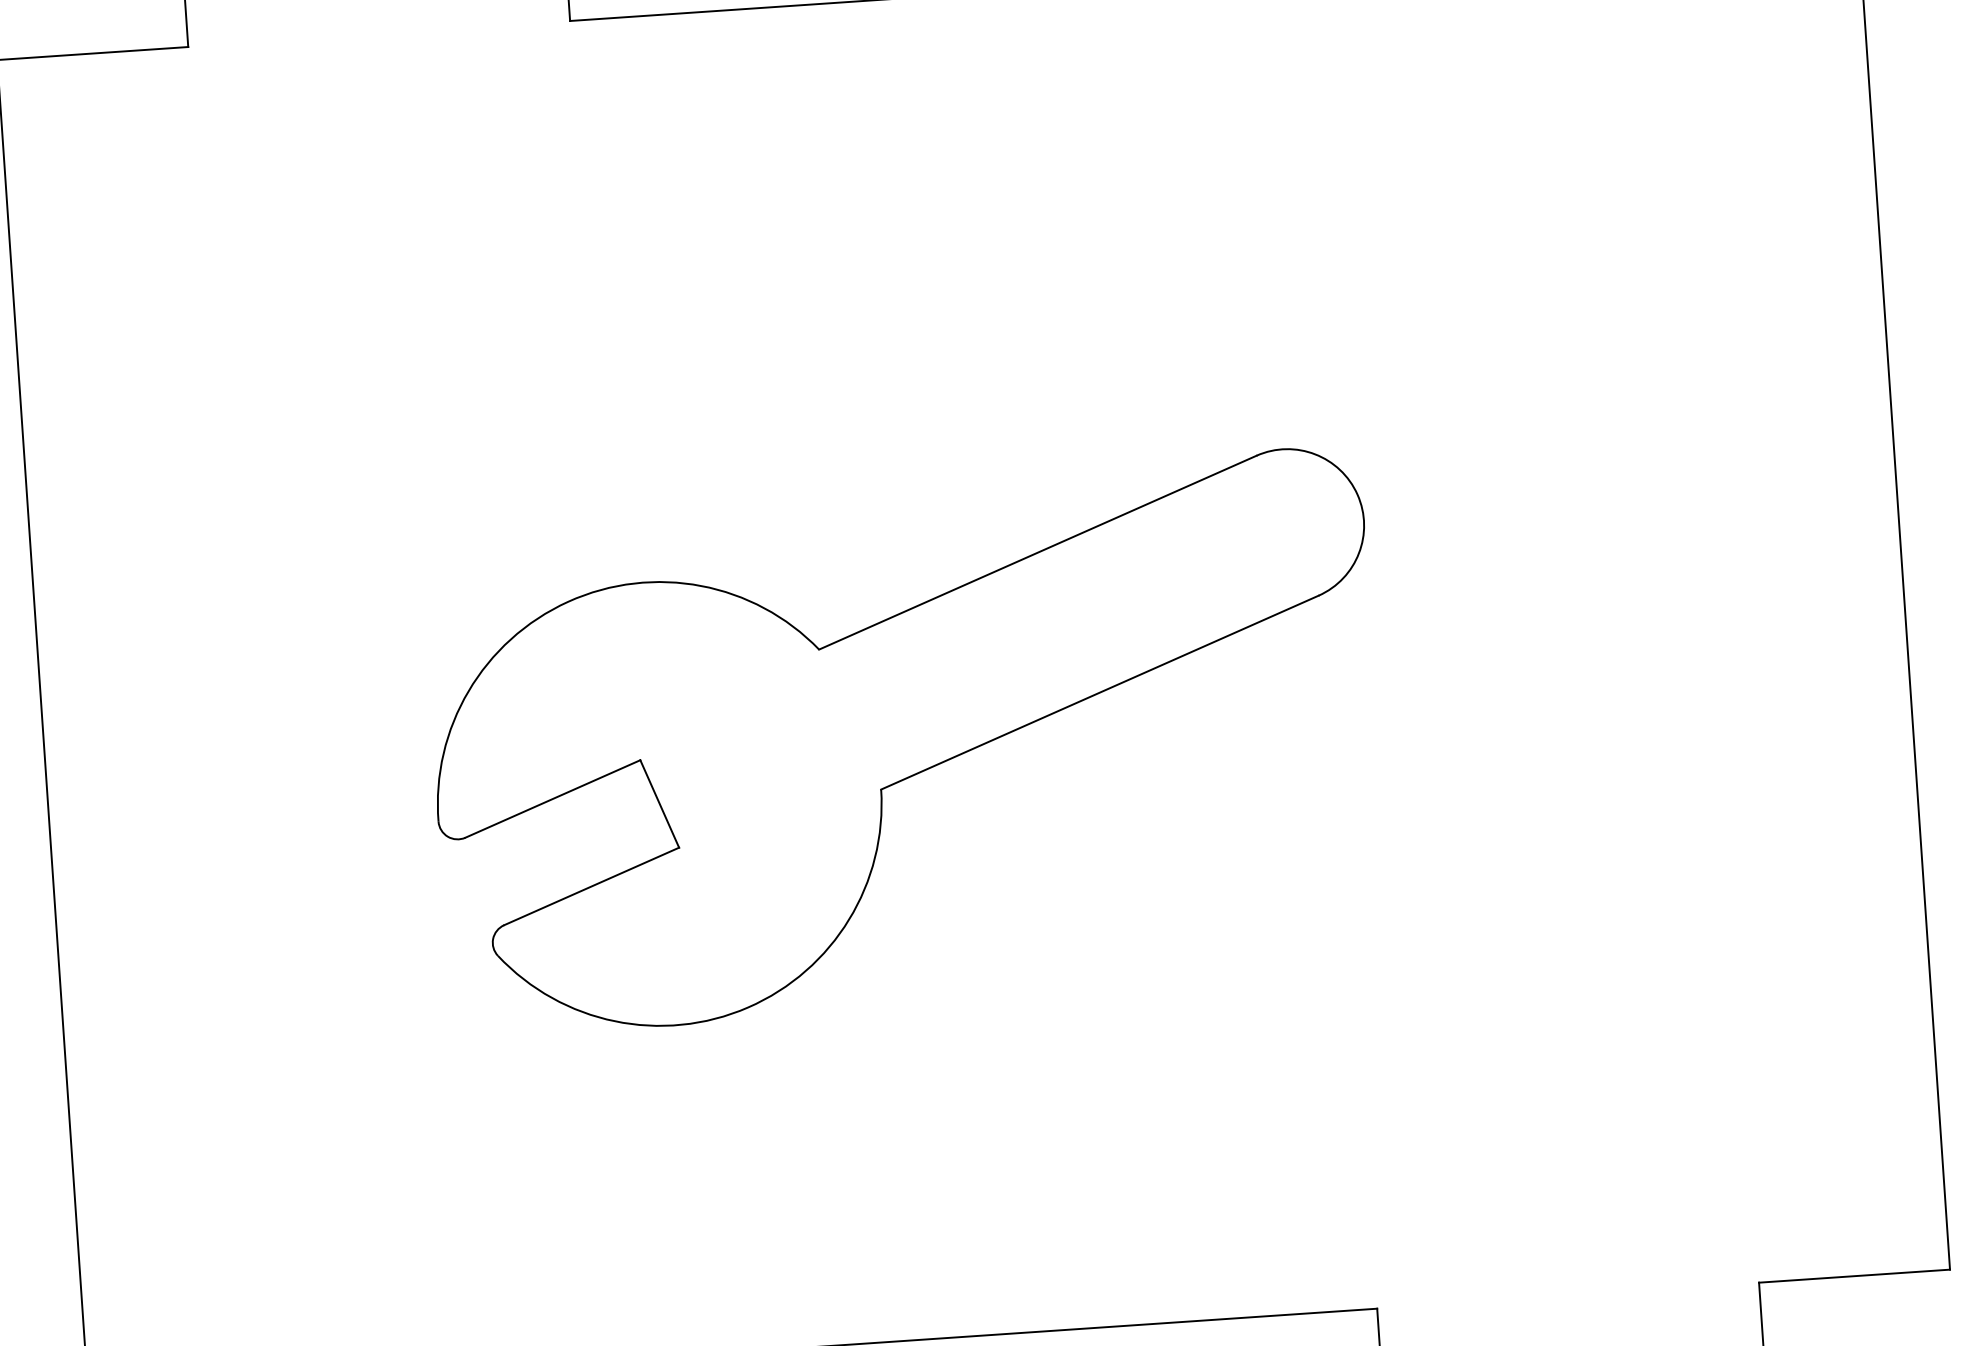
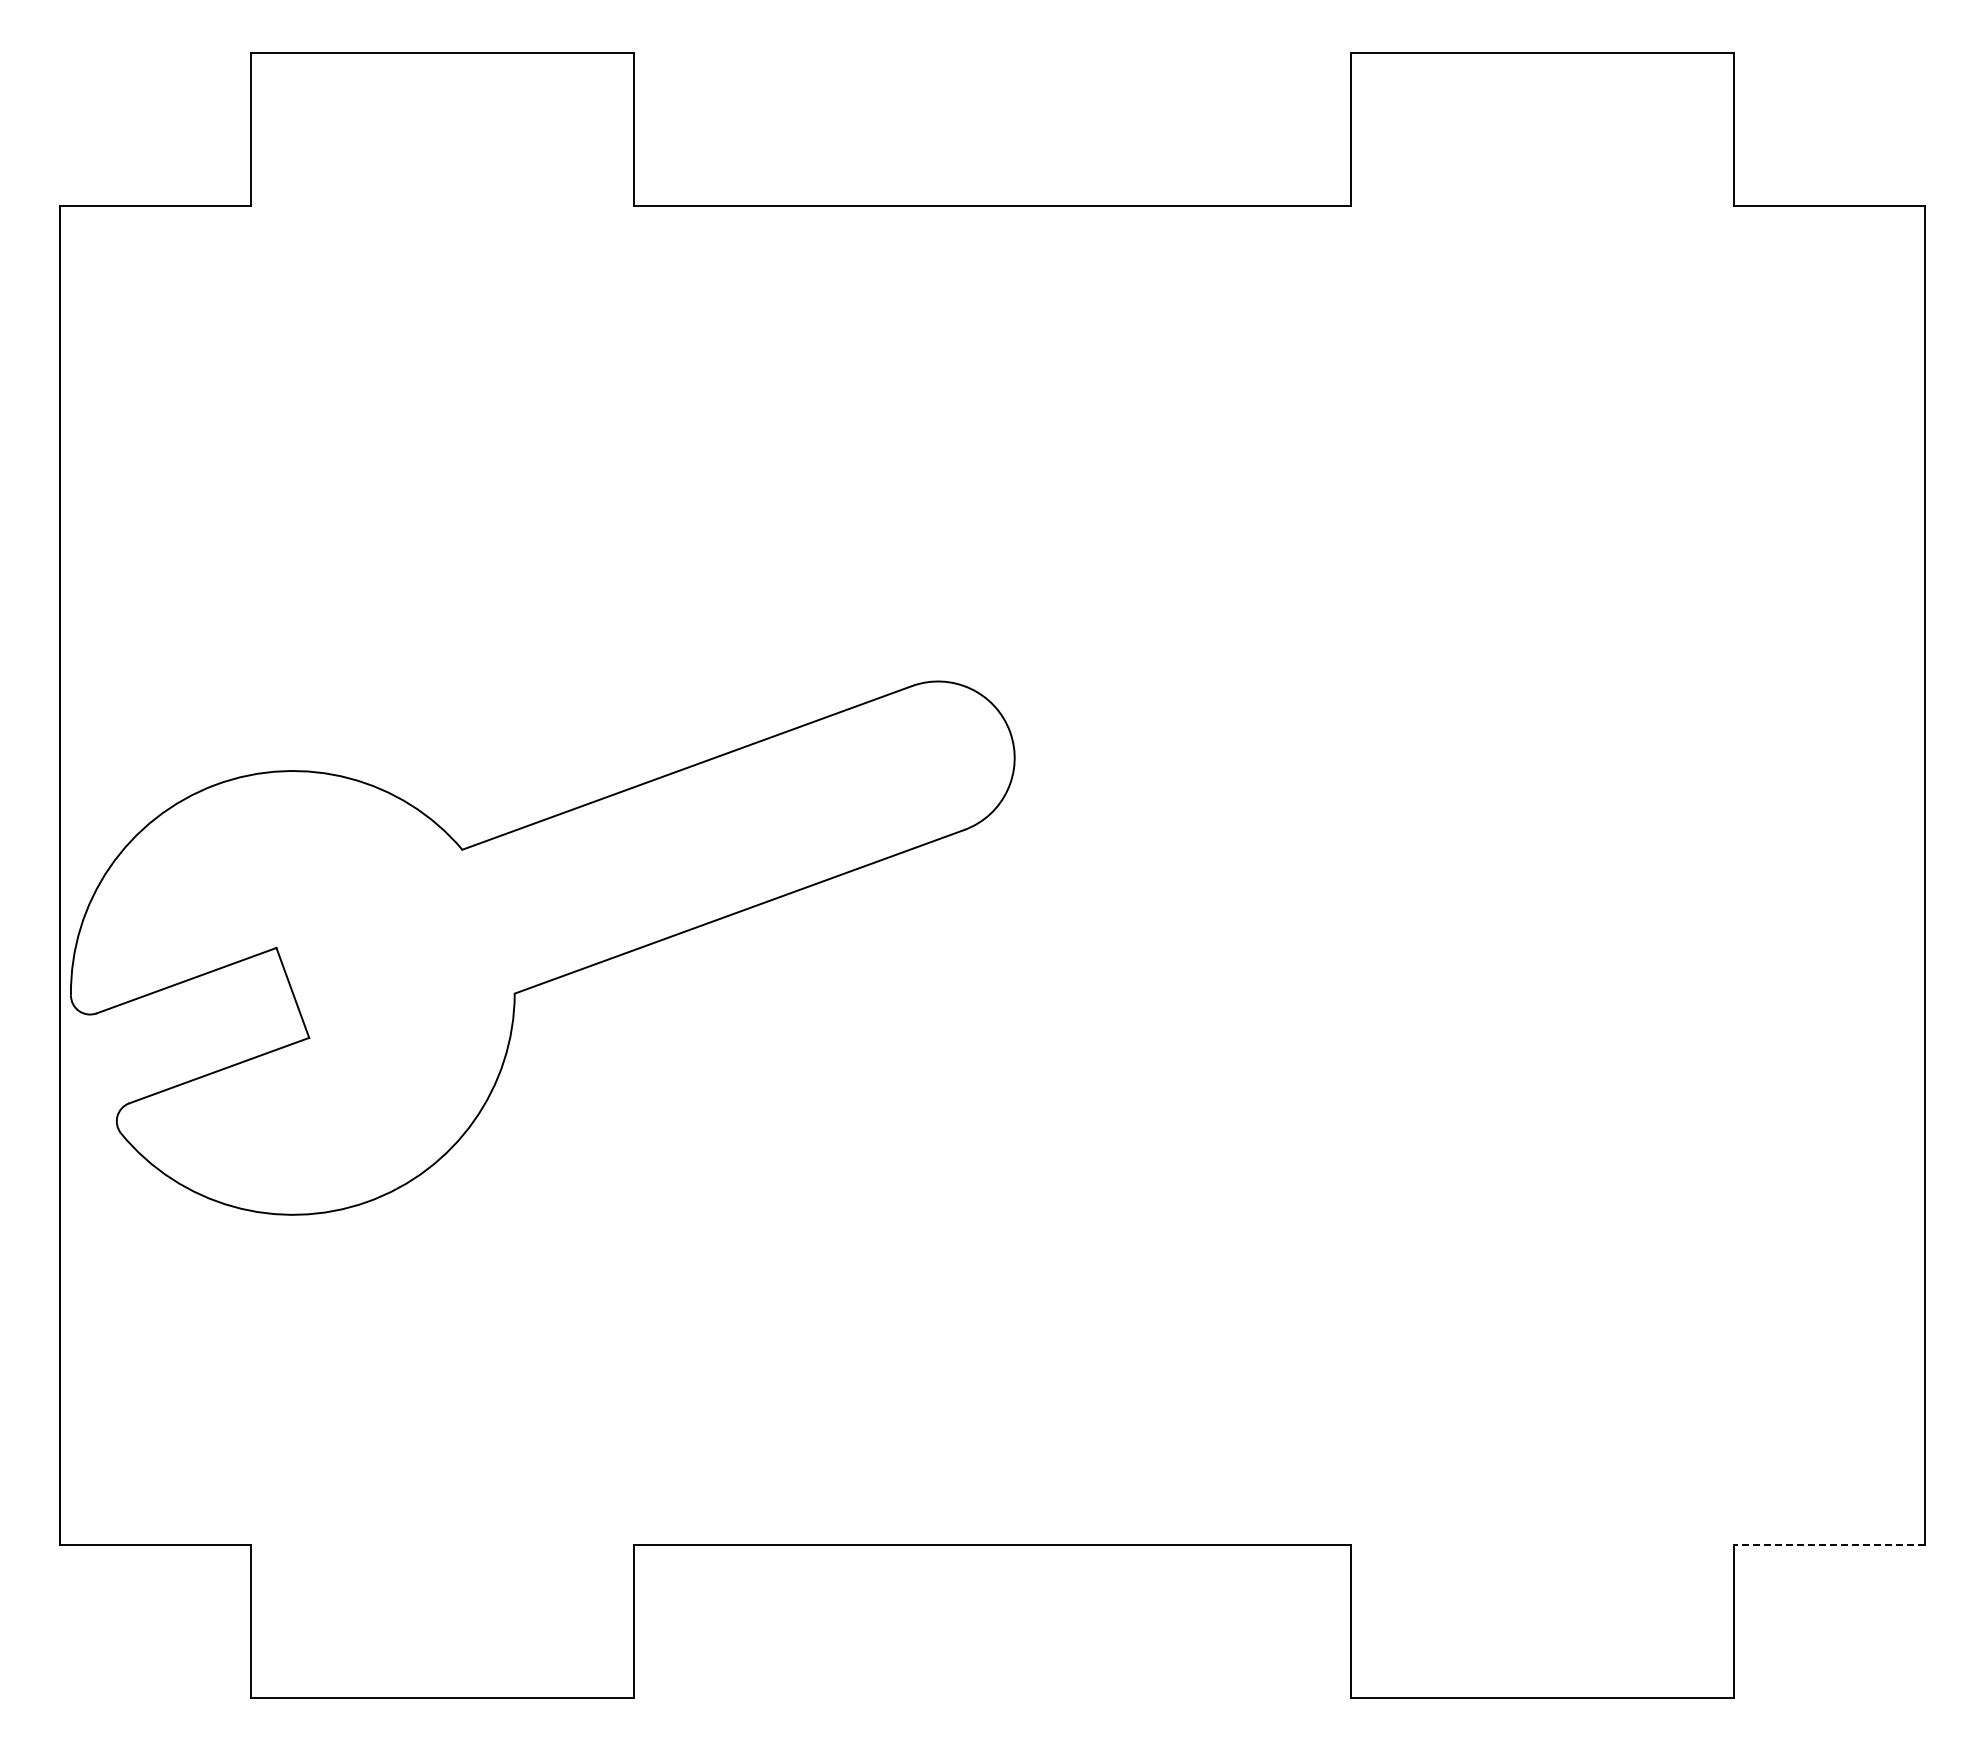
part: (905, 741) -> (542, 947), moved
line: (1854, 1276) -> (1829, 1545), solid -> dashed

